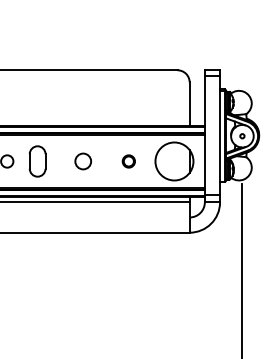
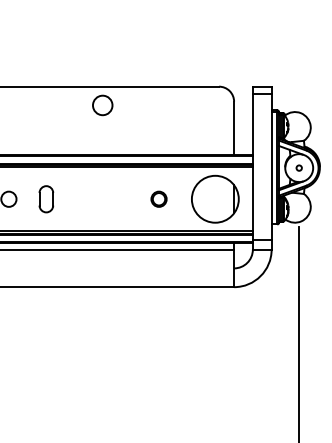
part: (37, 161) -> (46, 199), size x0.7
circle: (82, 161) -> (101, 105), moved

